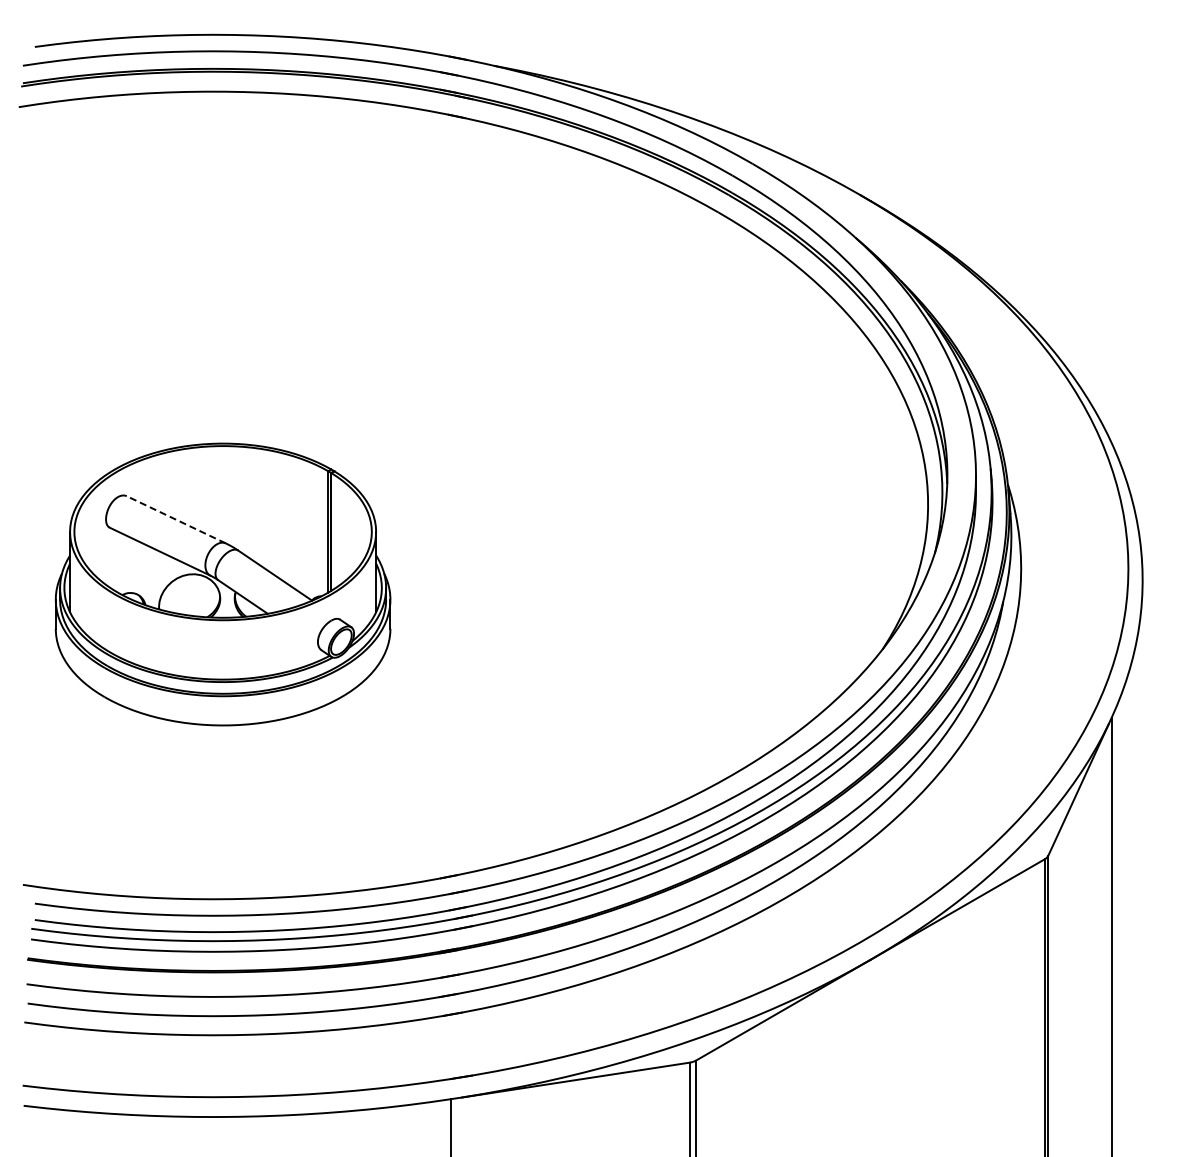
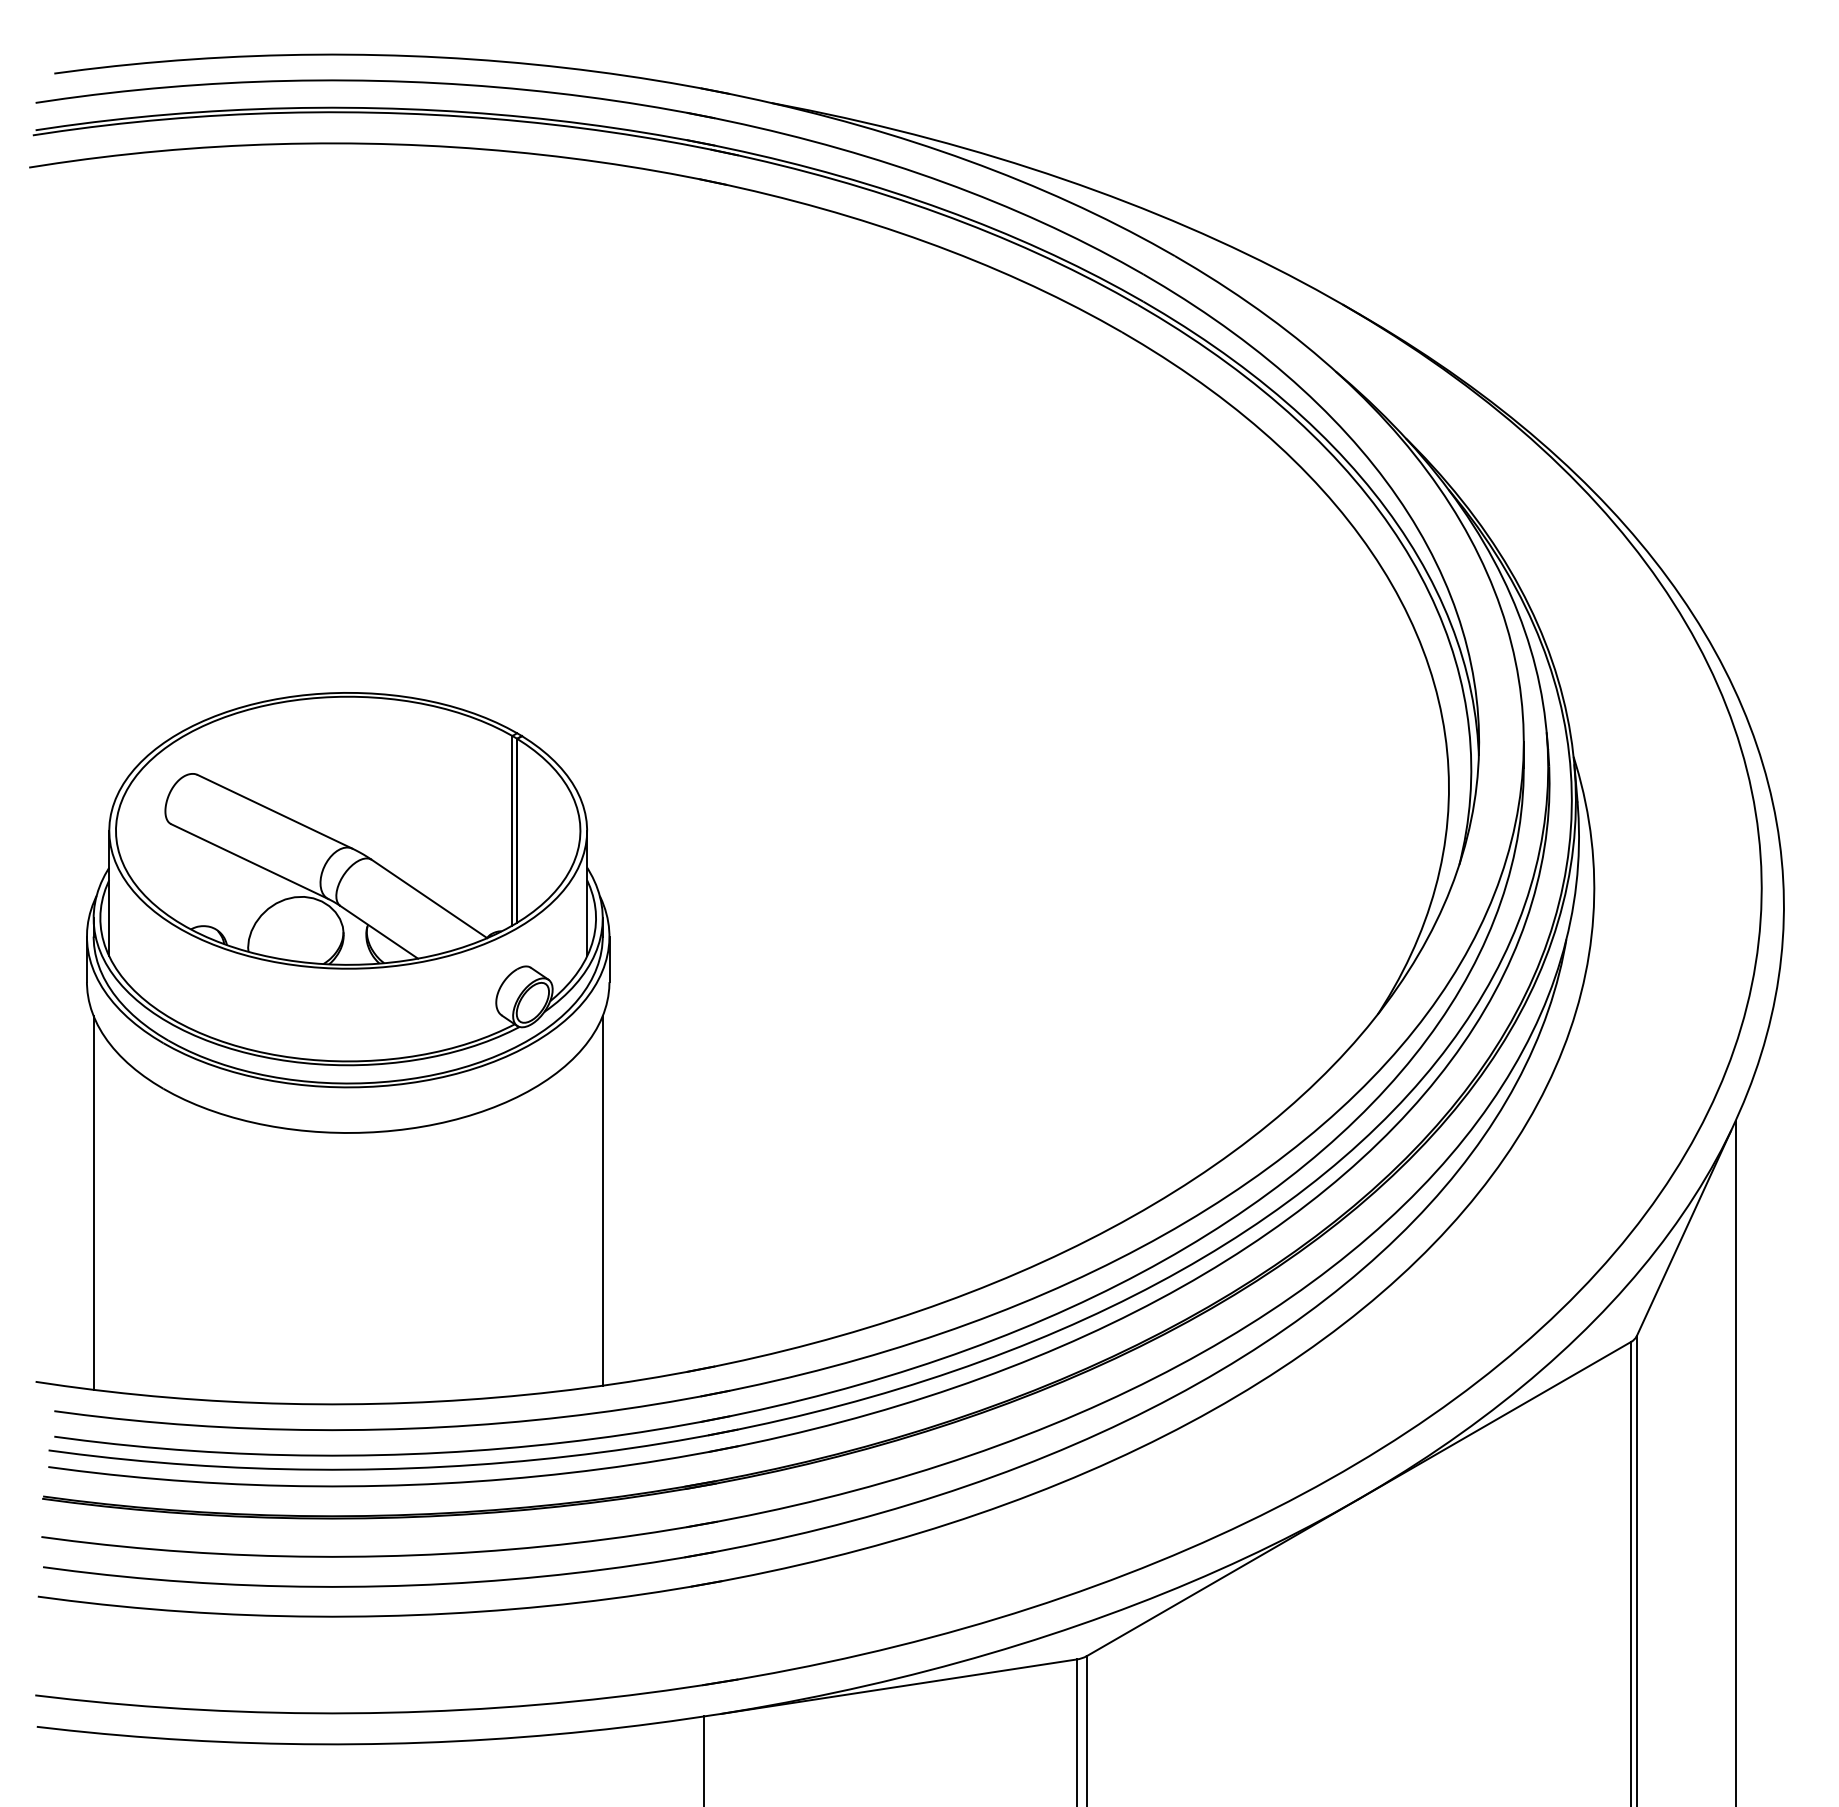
line: (176, 519) -> (275, 811), dashed -> solid
line: (386, 768) -> (603, 1200), added
line: (60, 769) -> (94, 1201), added

